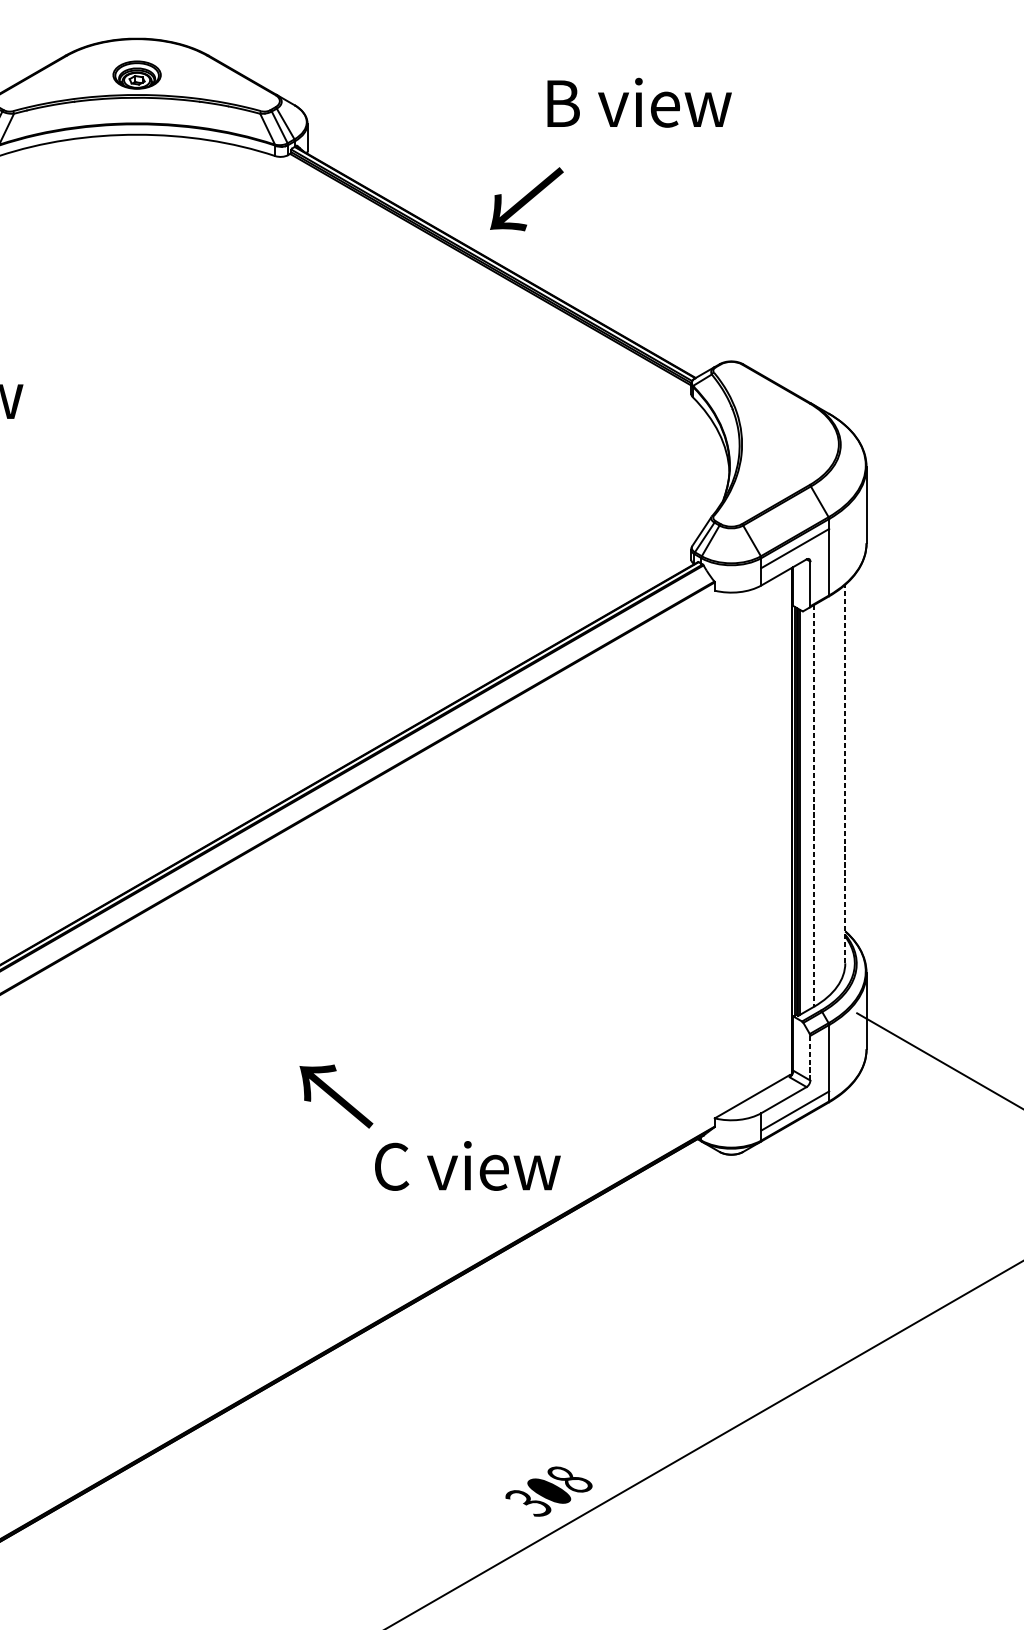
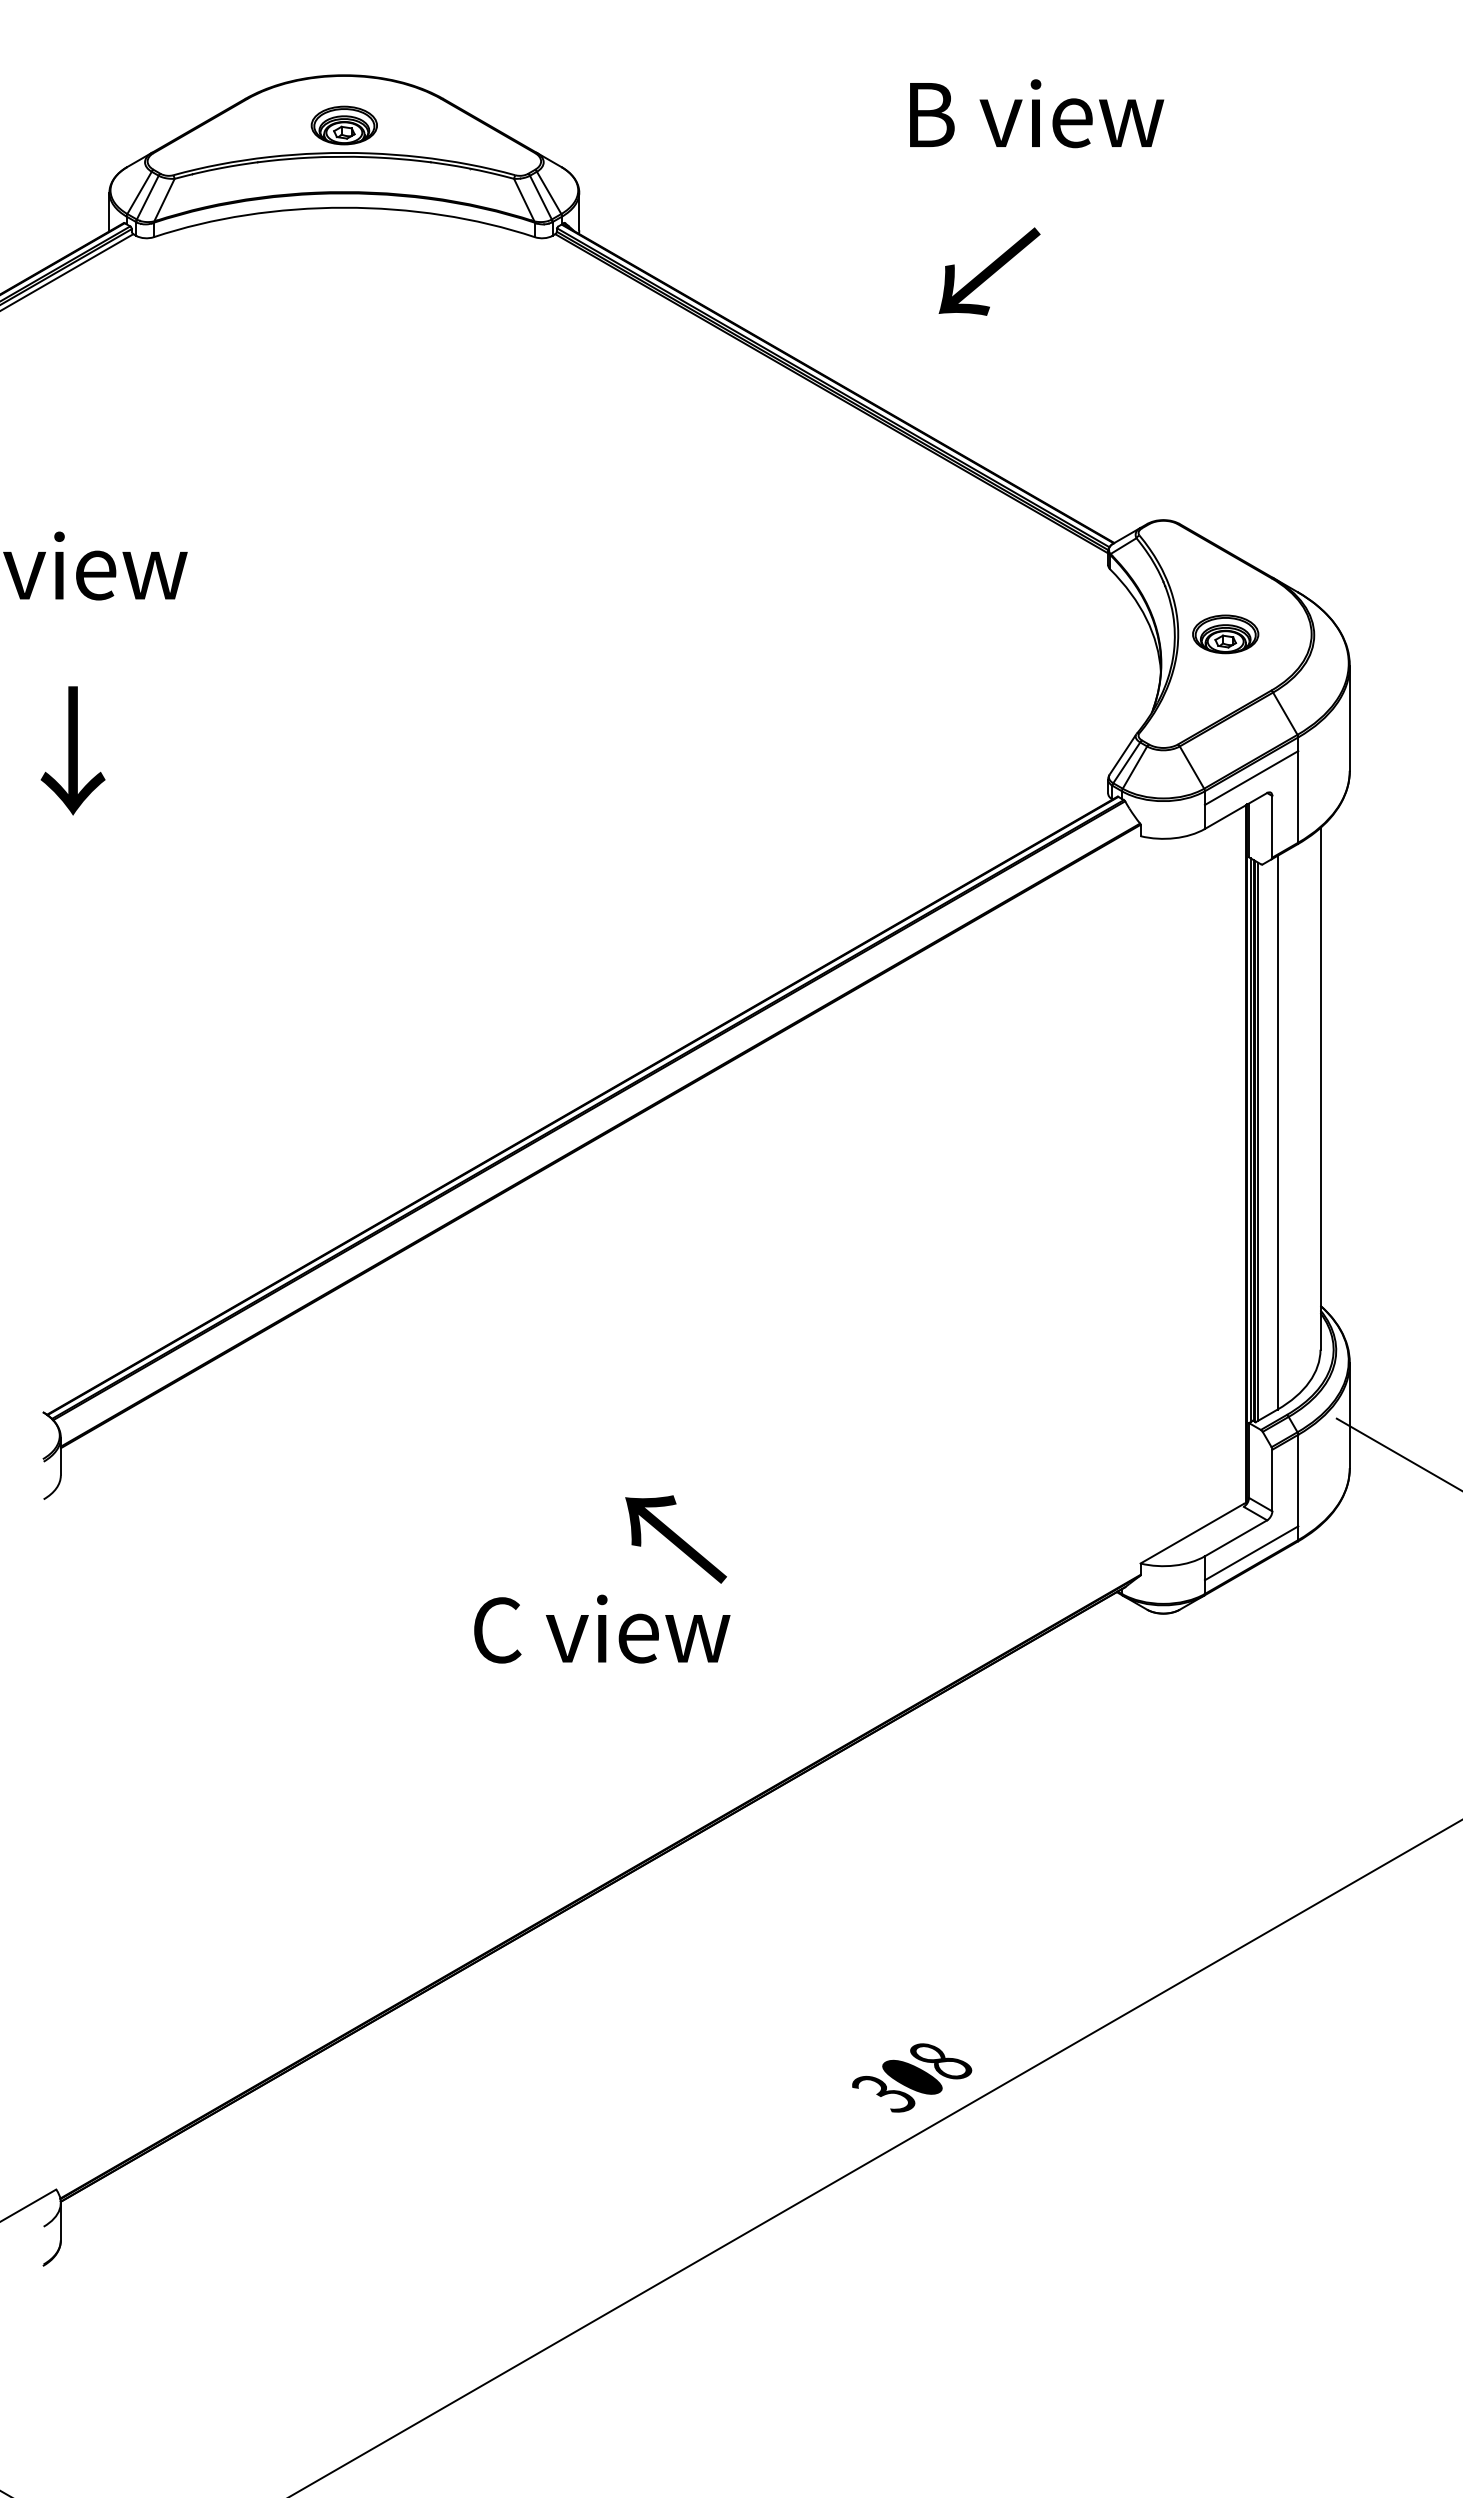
text: (639, 102) -> (1037, 113), moved
text: (526, 199) -> (989, 271), moved
part: (776, 444) -> (1225, 634), added
line: (845, 773) -> (1320, 1088), dashed -> solid
line: (814, 805) -> (1277, 1132), dashed -> solid
line: (810, 1058) -> (1272, 1480), dashed -> solid
text: (336, 1096) -> (675, 1539), moved
text: (468, 1165) -> (602, 1628), moved

